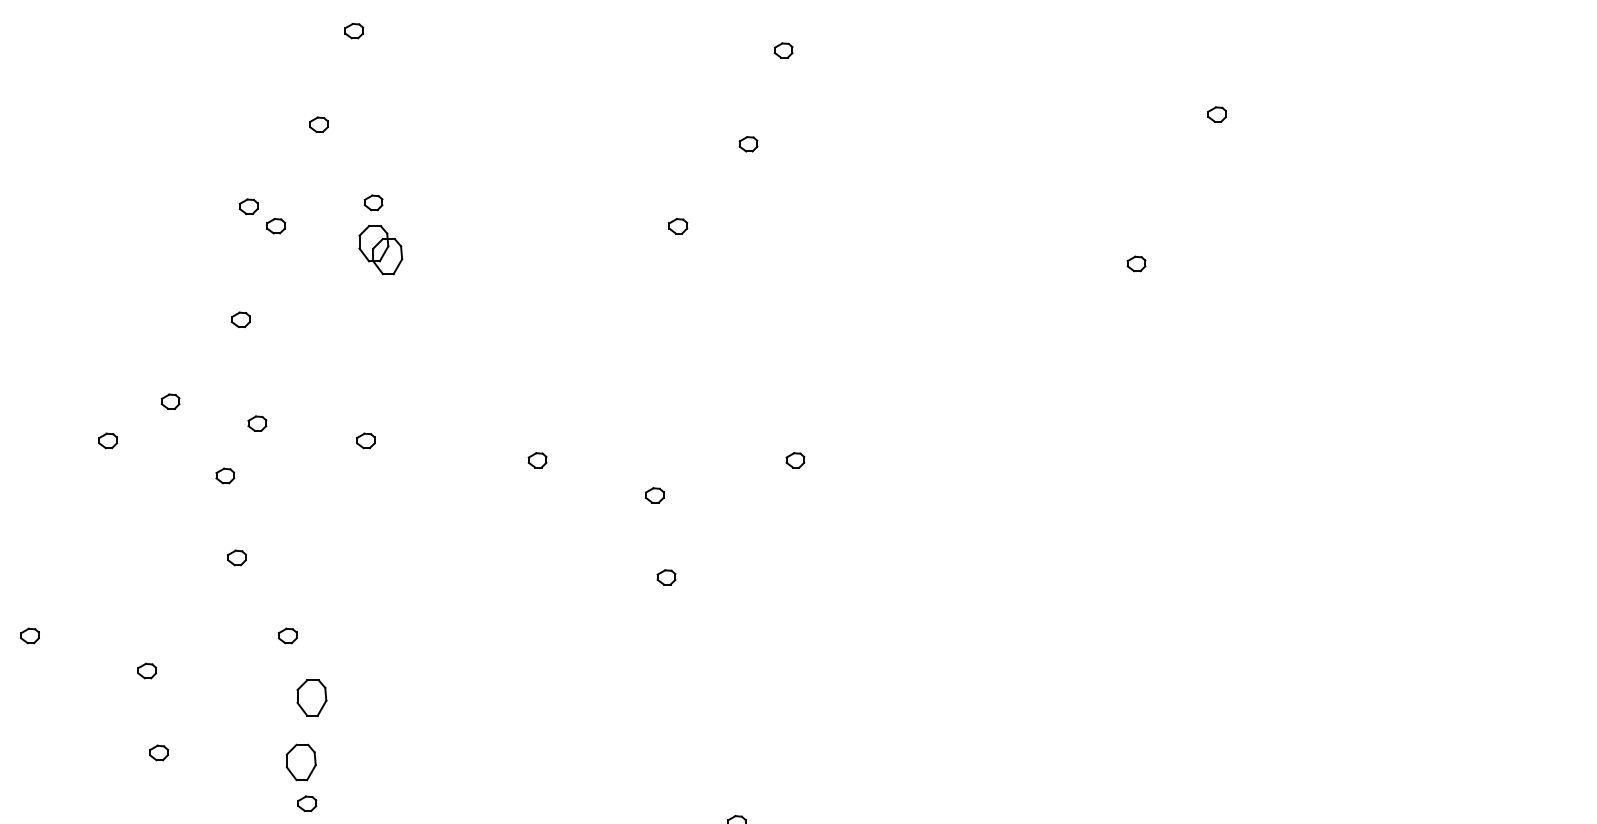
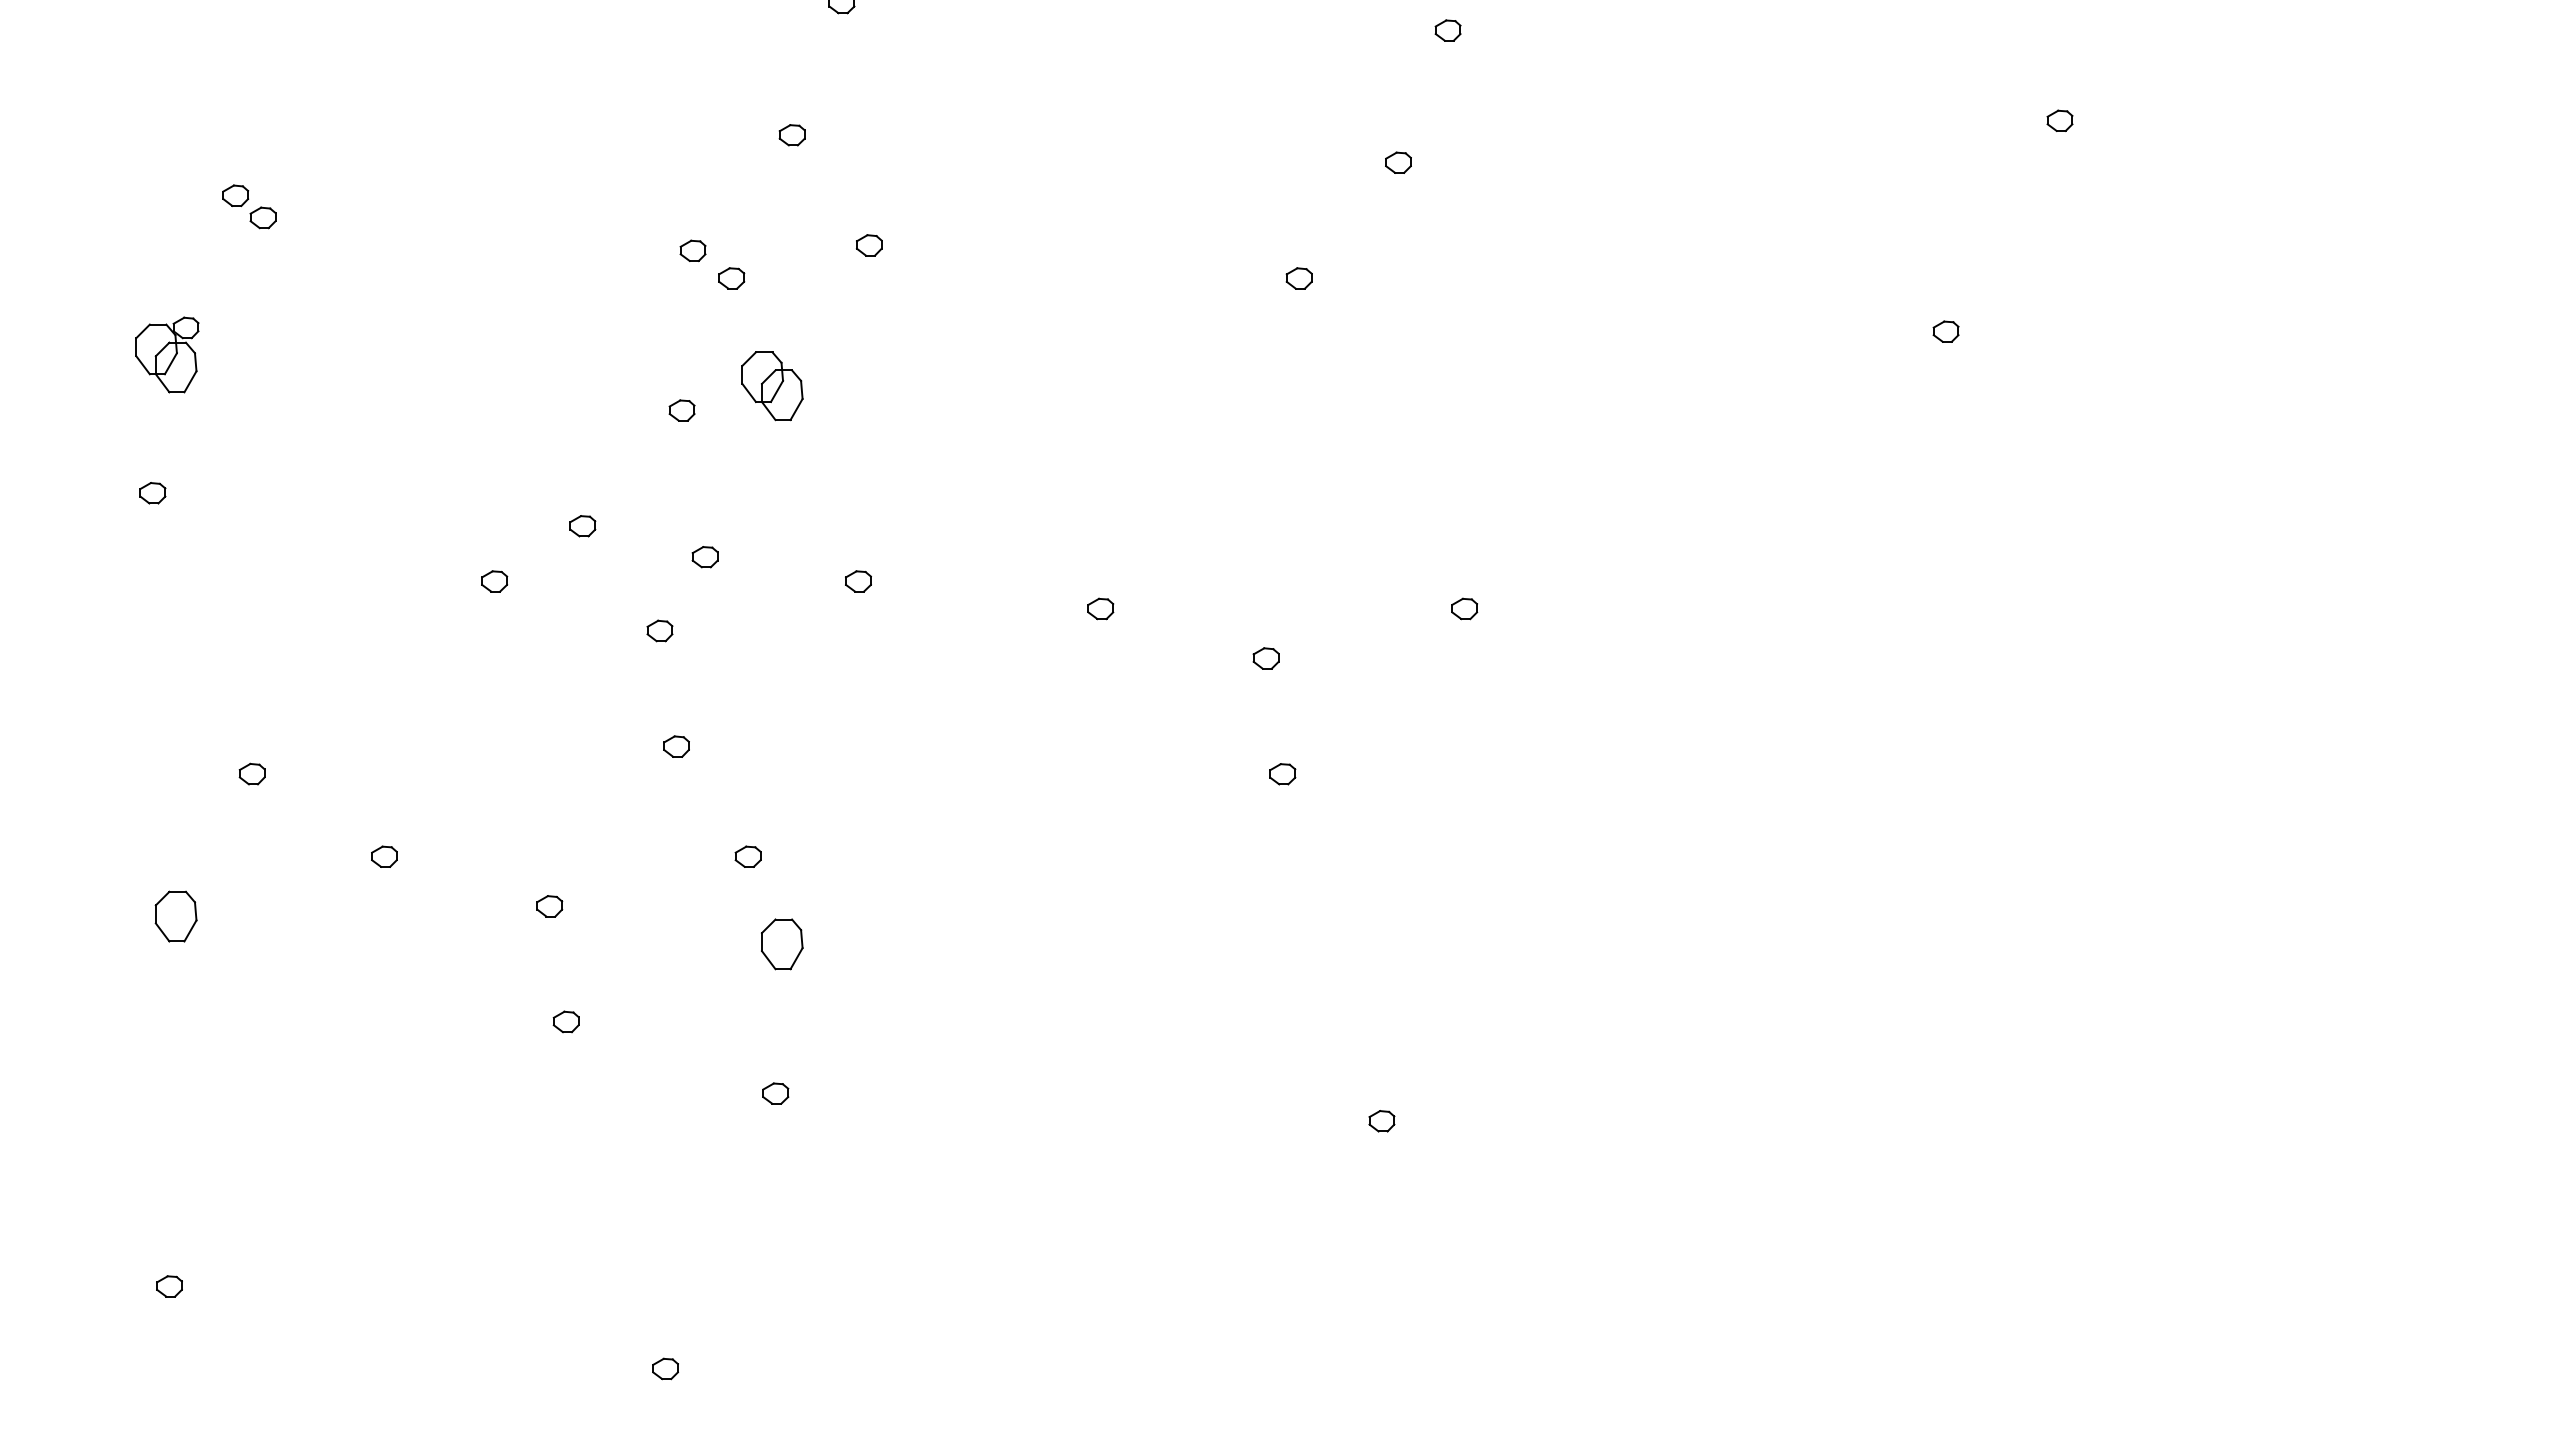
part: (380, 250) -> (772, 386), moved
part: (301, 762) -> (767, 1035), removed

